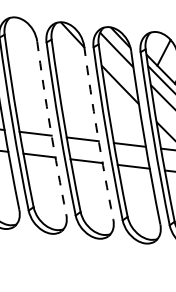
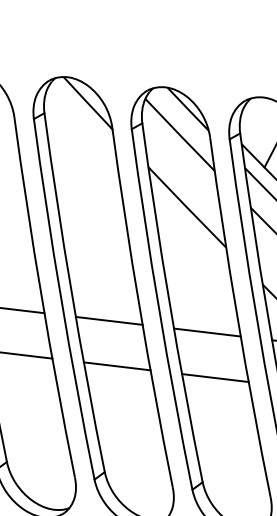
arc: (50, 128) -> (42, 298), dashed -> solid
arc: (97, 133) -> (139, 308), dashed -> solid

